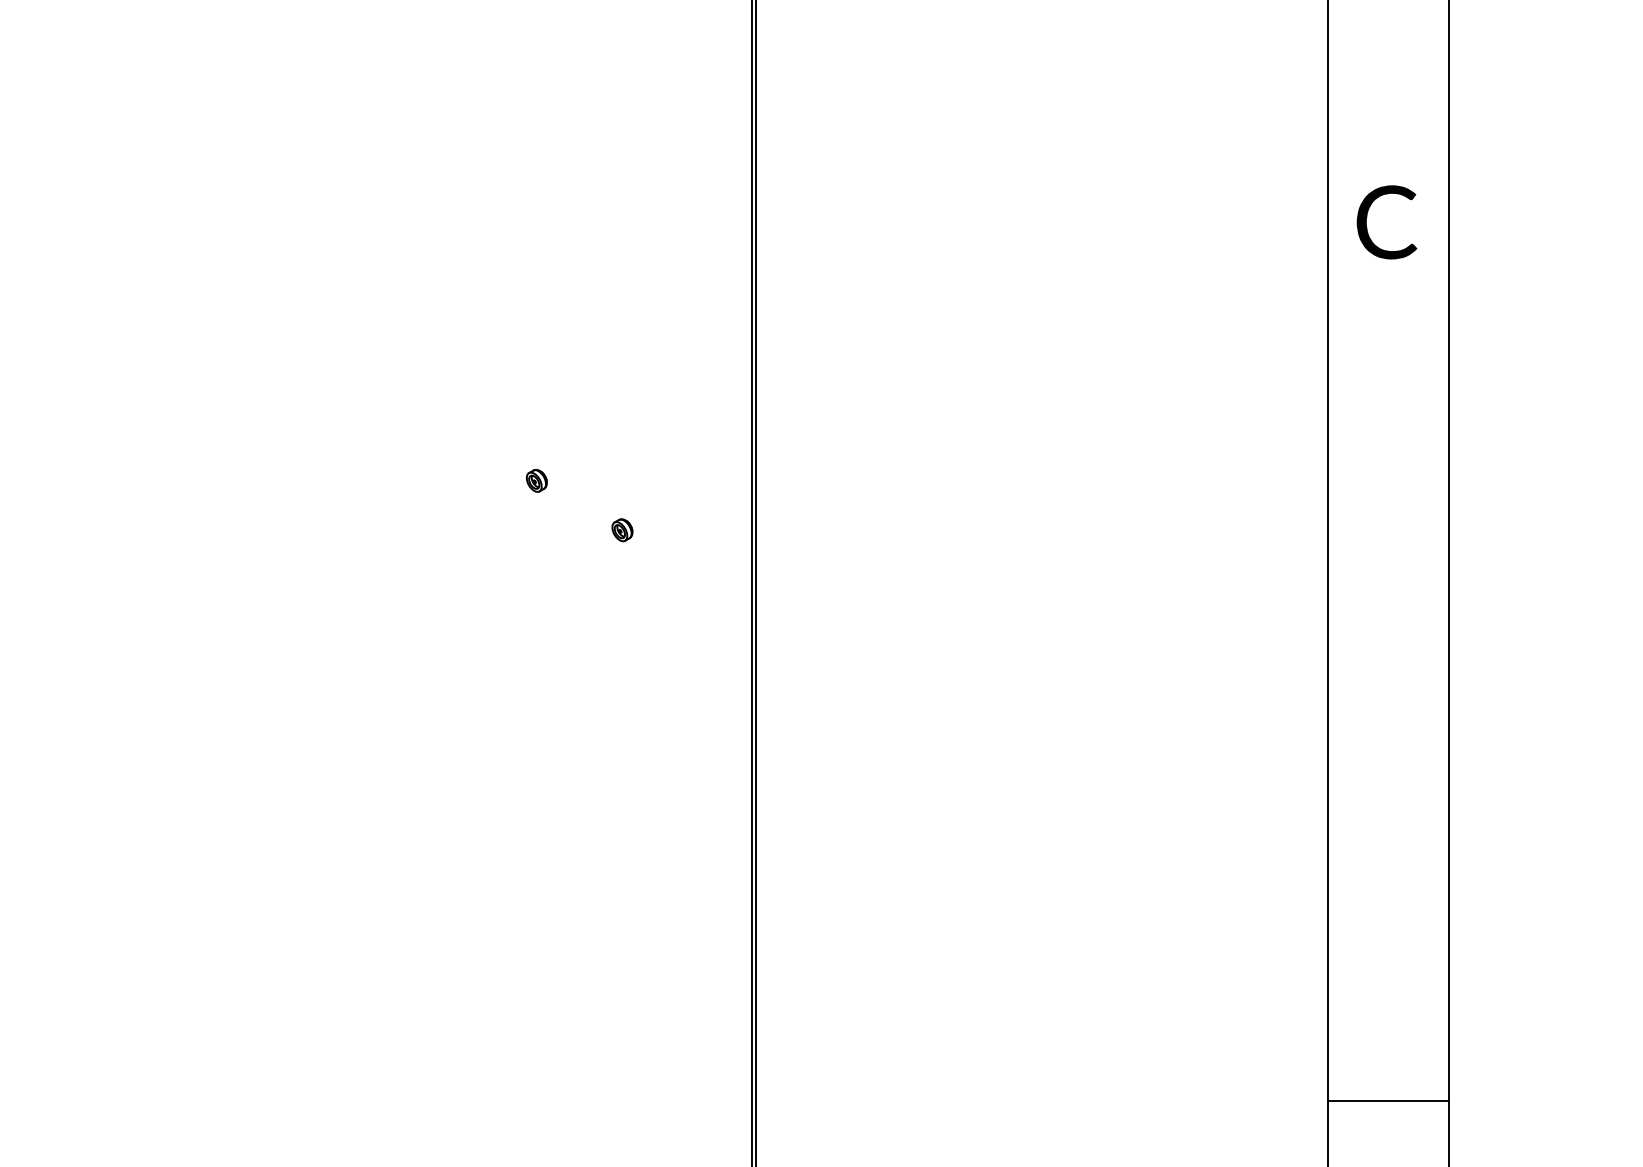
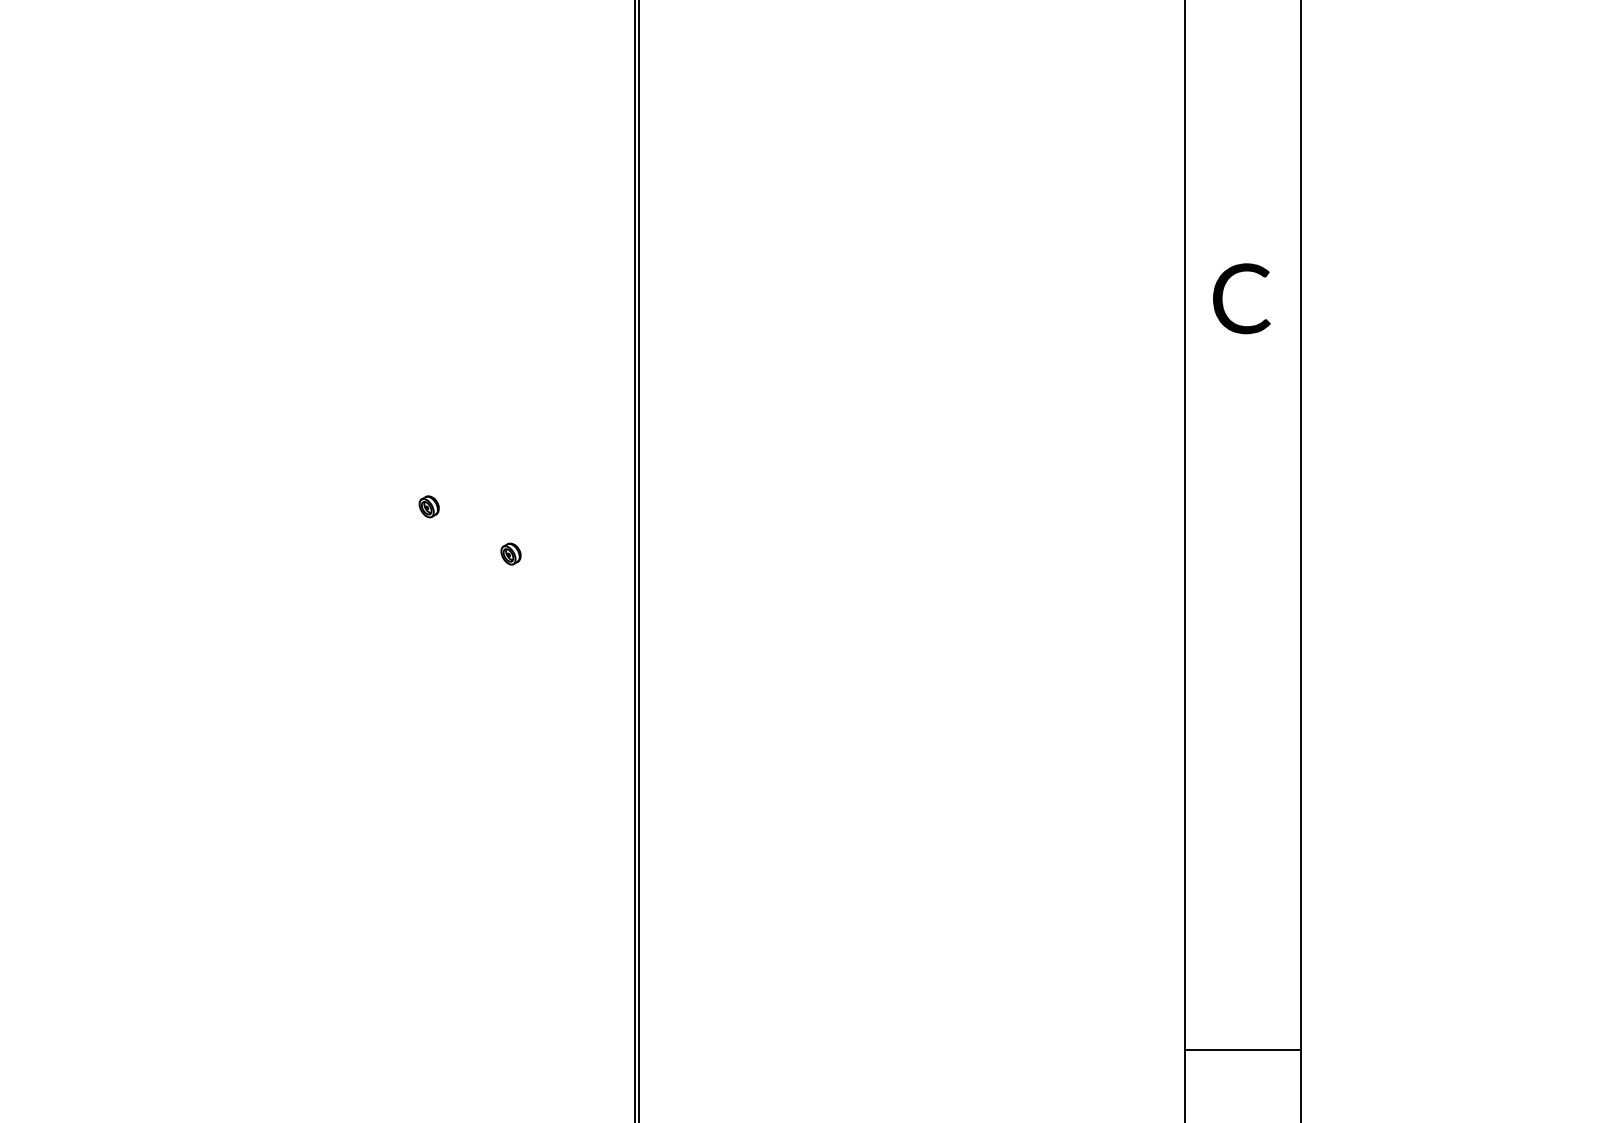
text: (1386, 222) -> (1241, 298), moved
line: (1387, 1100) -> (1242, 1050), moved

